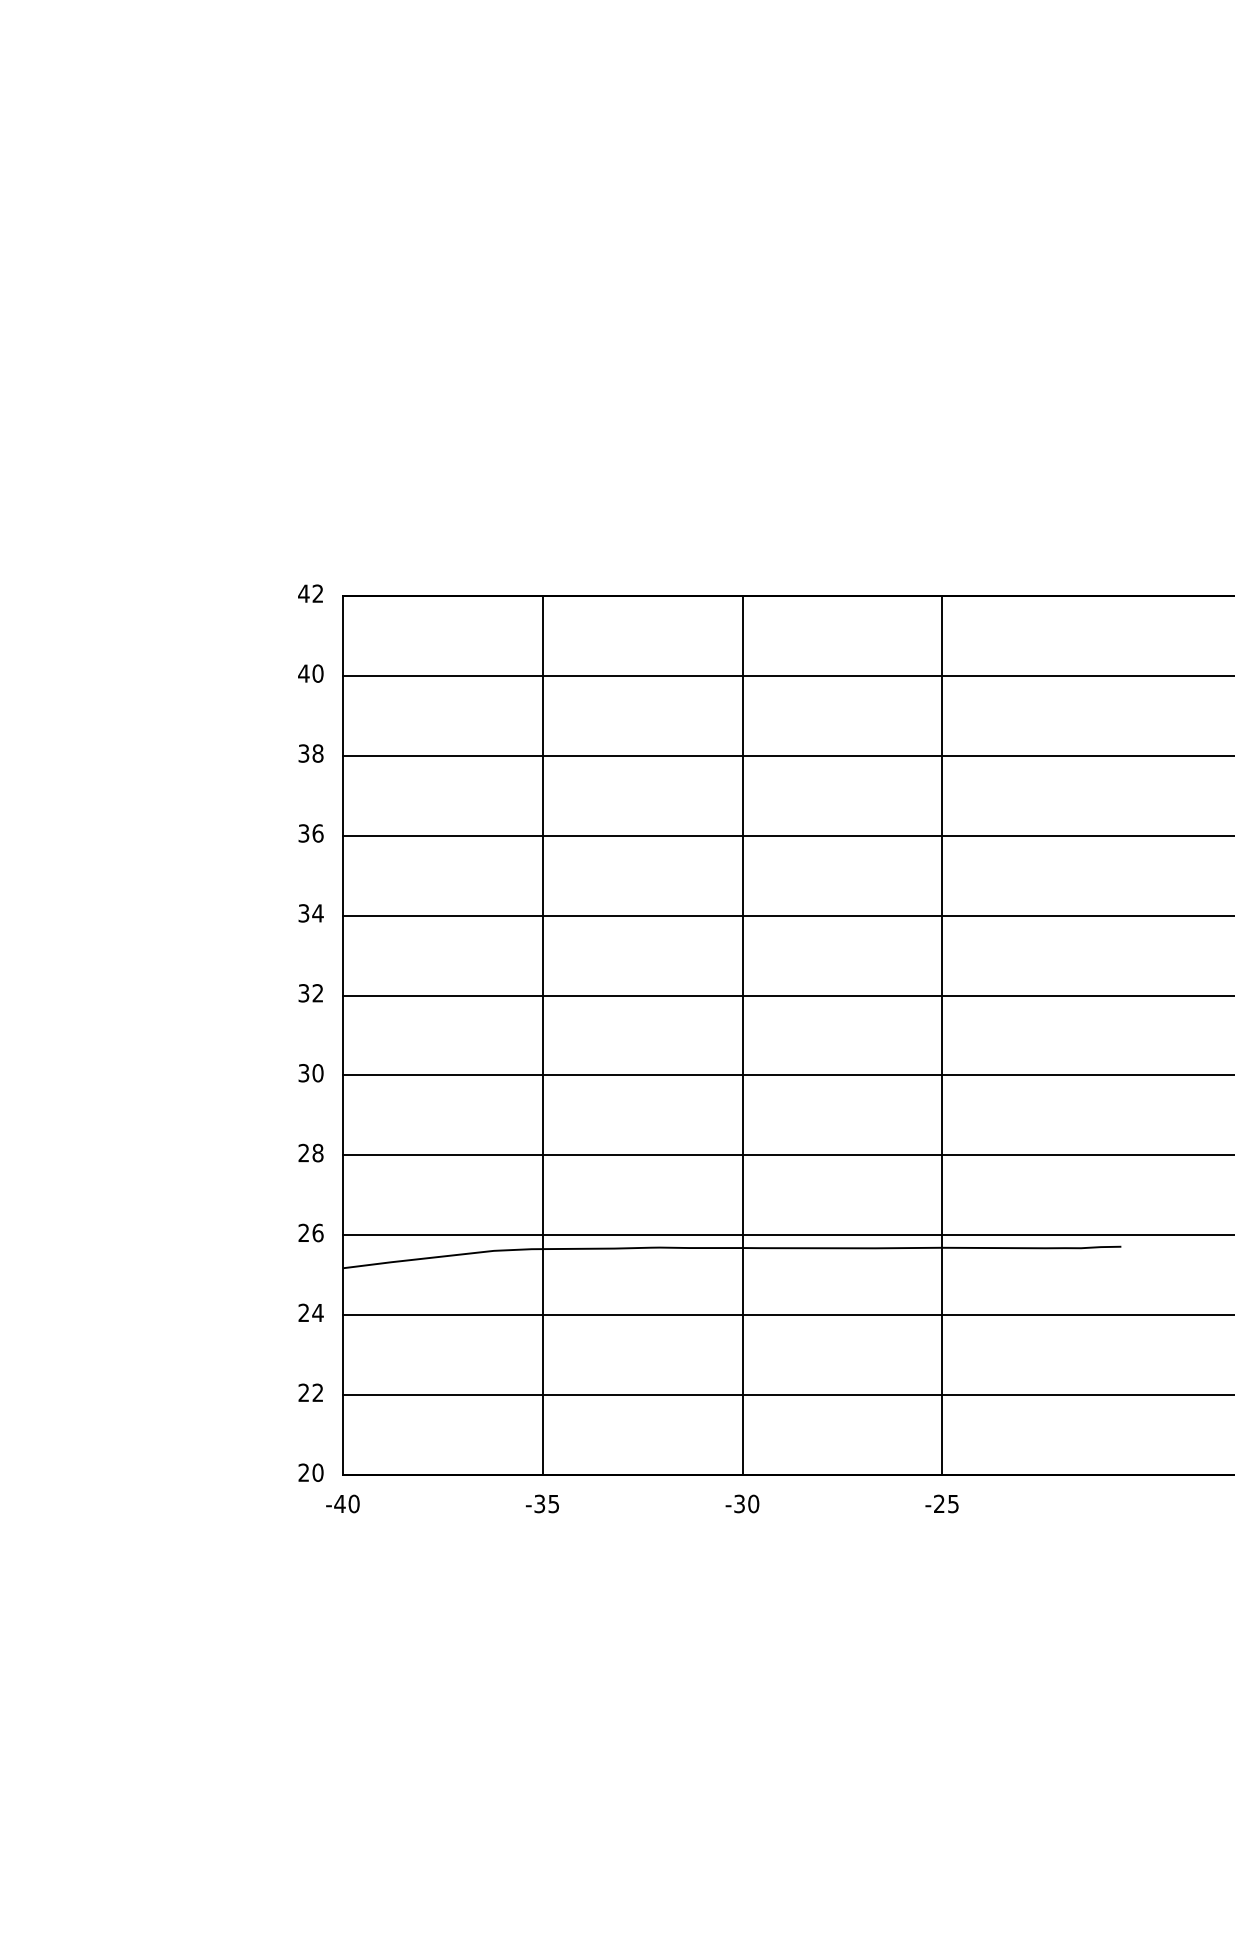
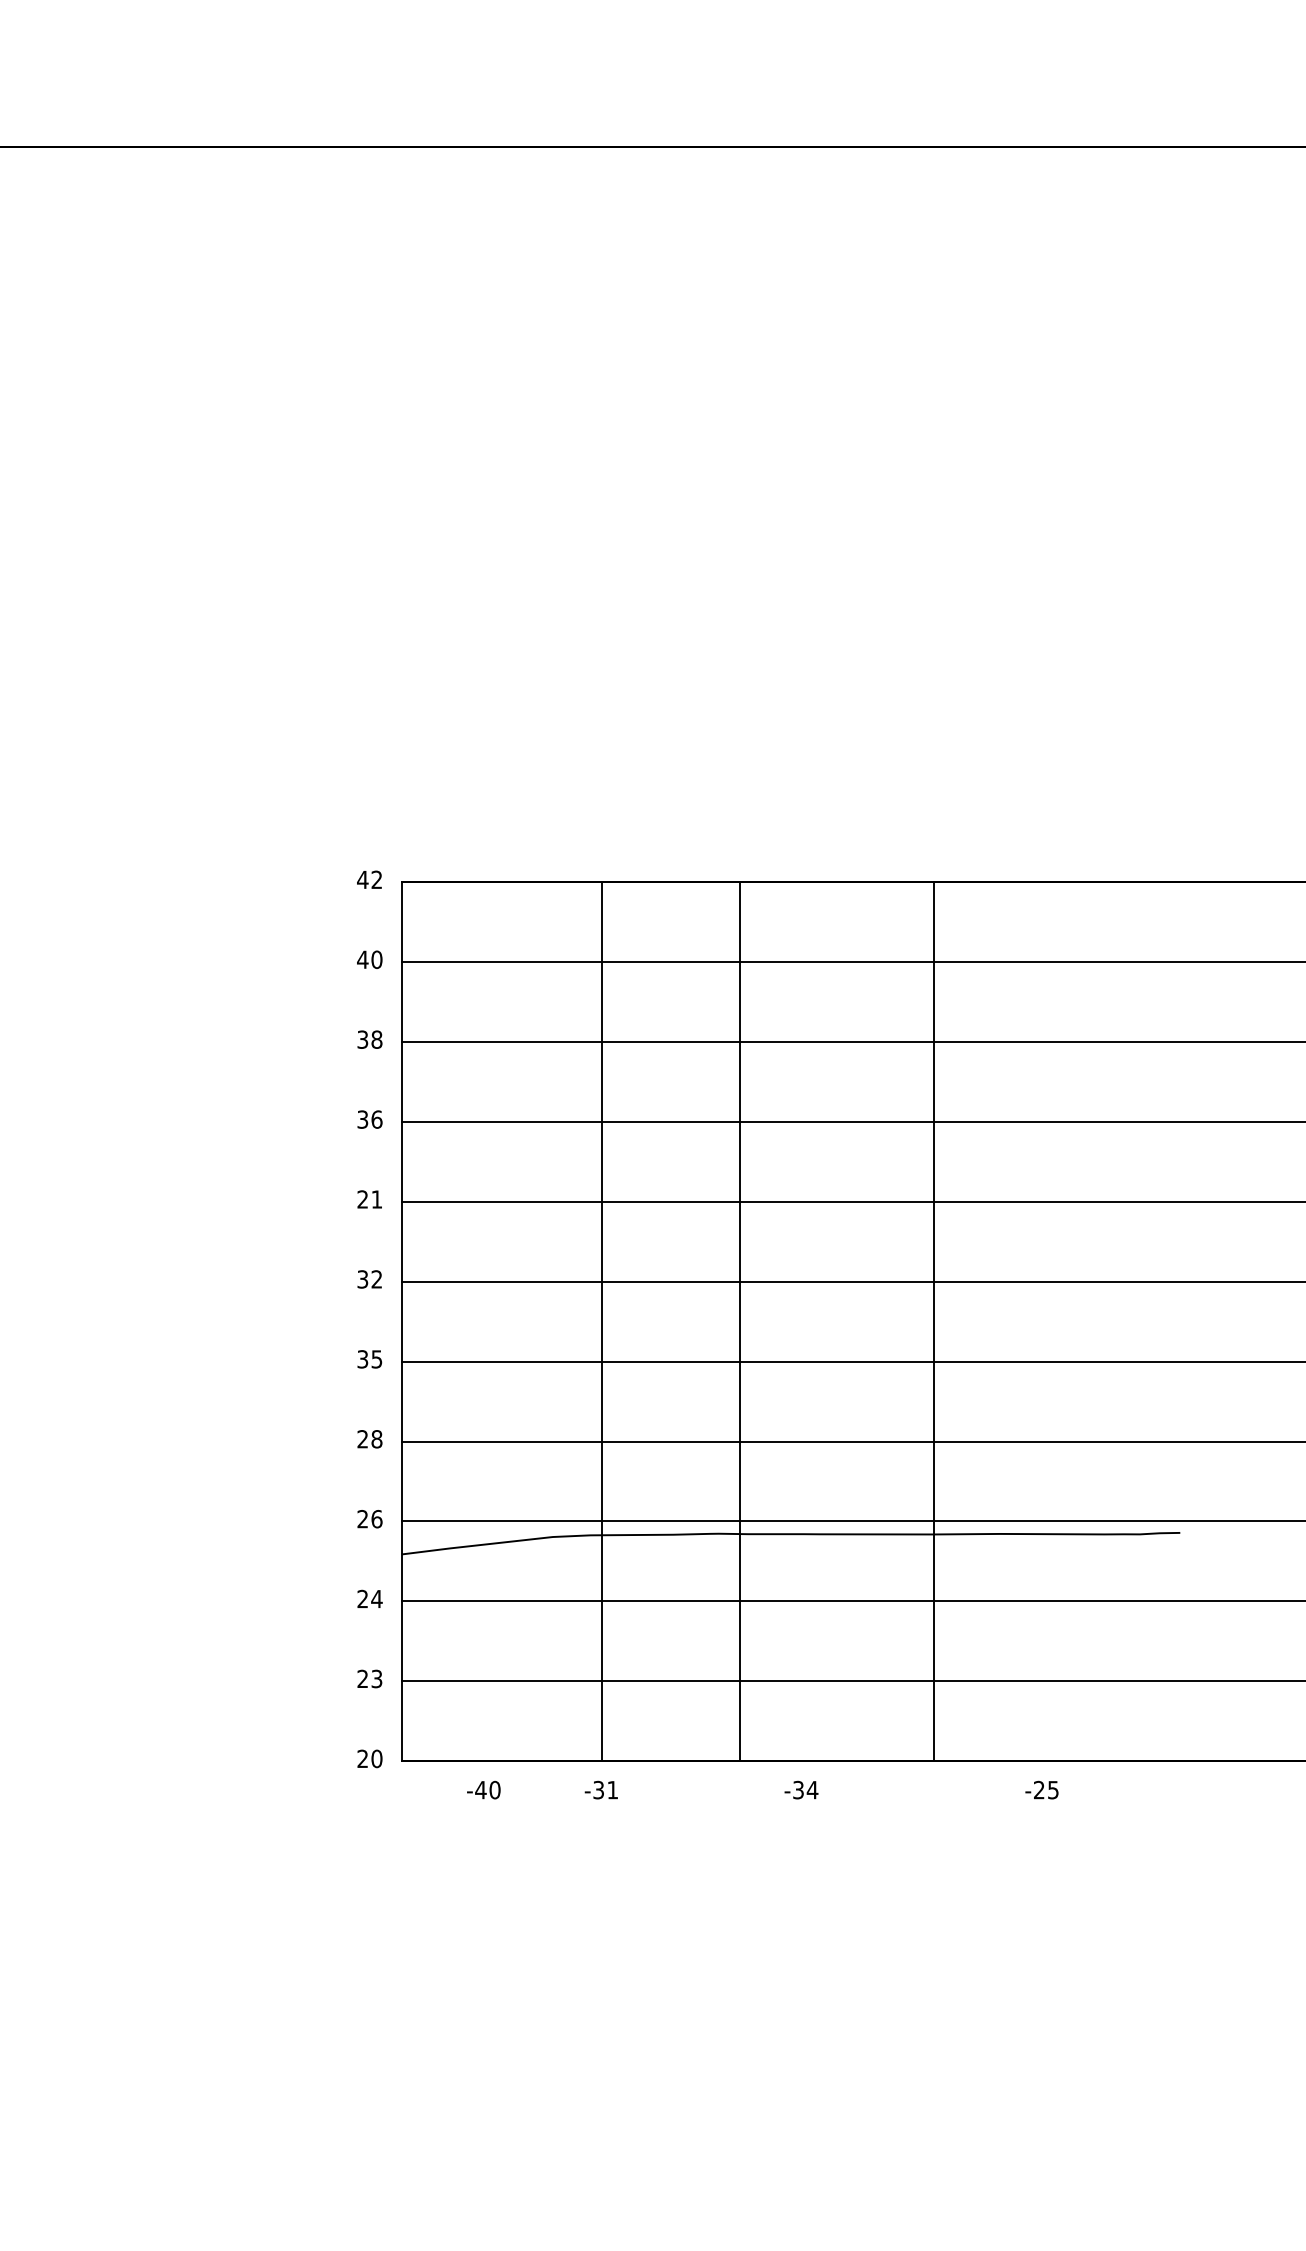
text: (310, 913) -> (369, 1199), 34 -> 21
line: (742, 1035) -> (739, 1321), moved
line: (942, 1035) -> (934, 1321), moved
text: (317, 1073) -> (376, 1359), 30 -> 35
text: (317, 1393) -> (376, 1679), 22 -> 23
text: (342, 1503) -> (483, 1789), moved
text: (753, 1503) -> (812, 1789), -30 -> -34
text: (941, 1503) -> (1041, 1789), moved
text: (553, 1504) -> (612, 1790), -35 -> -31

